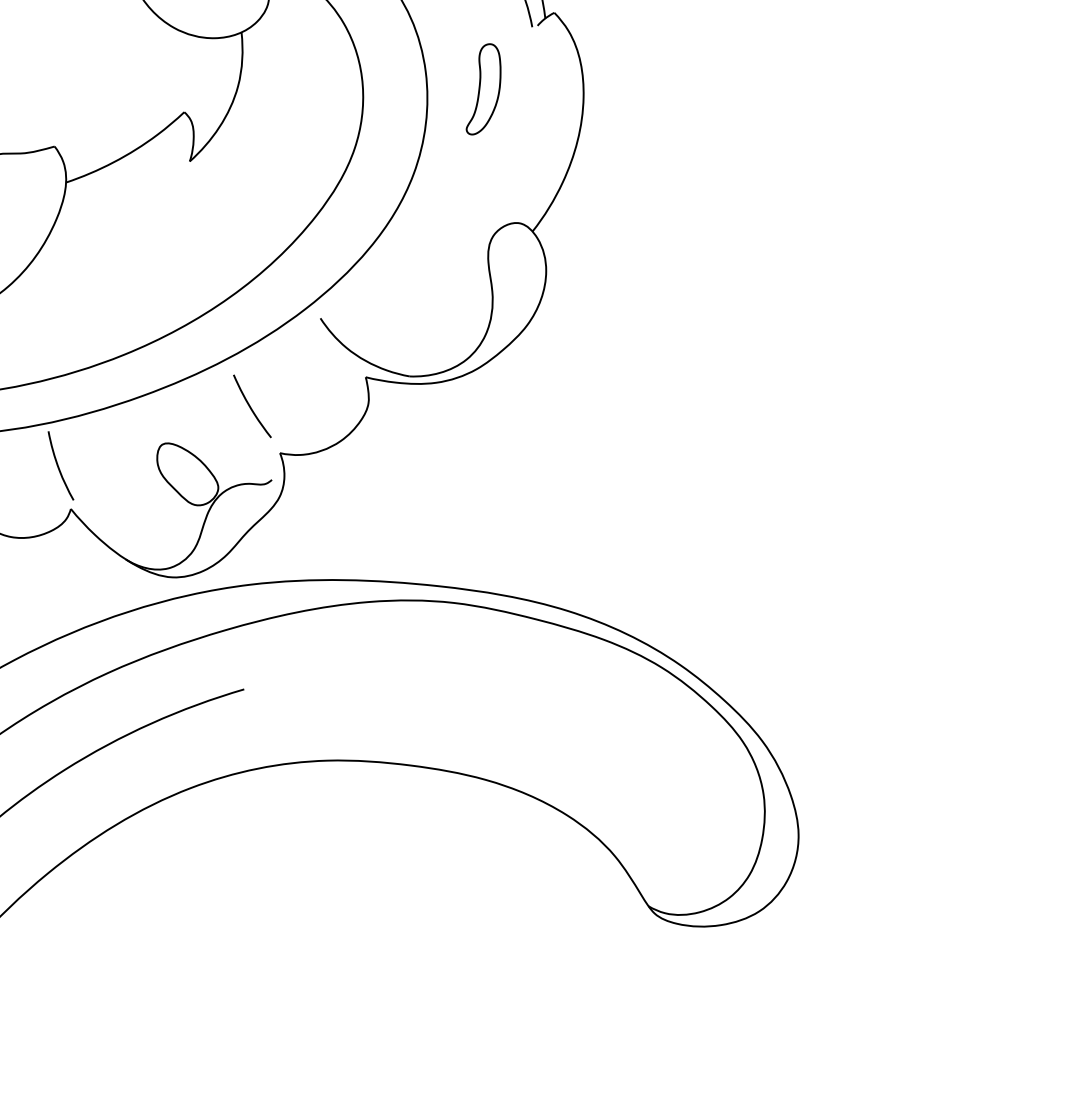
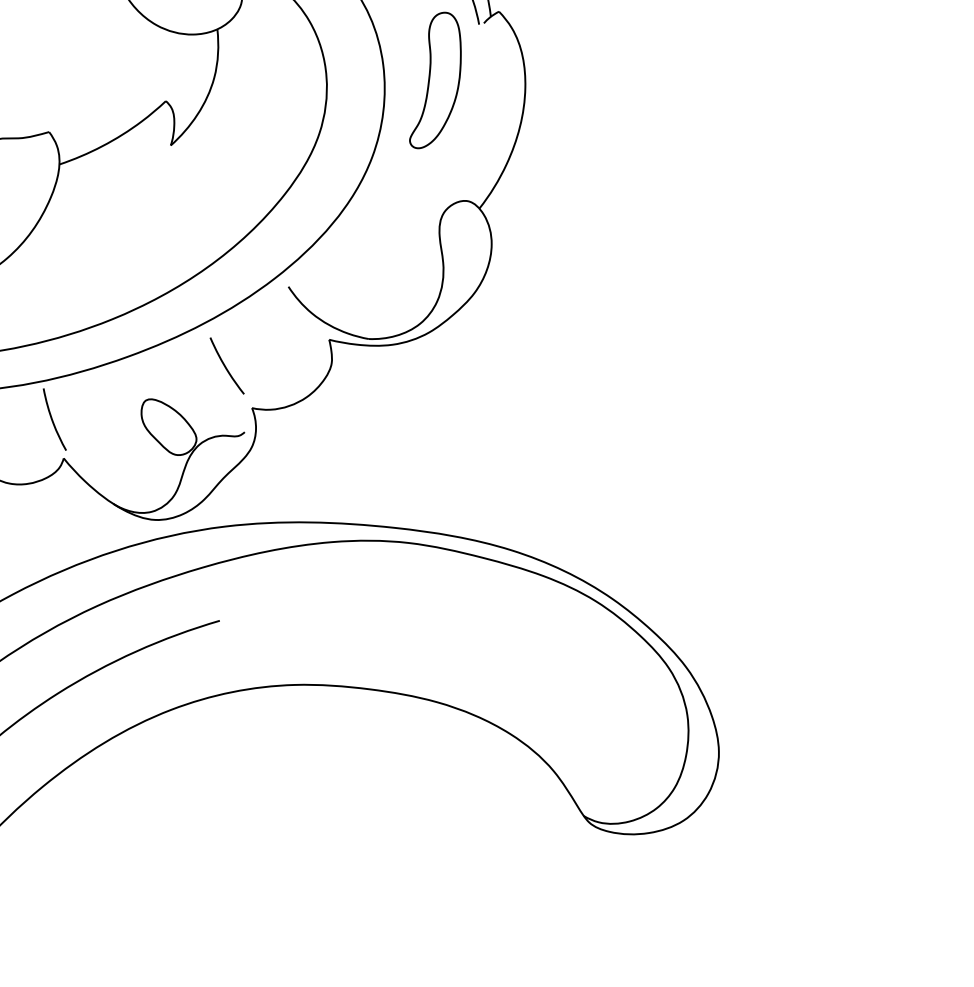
part: (483, 89) -> (435, 80), size x1.67

